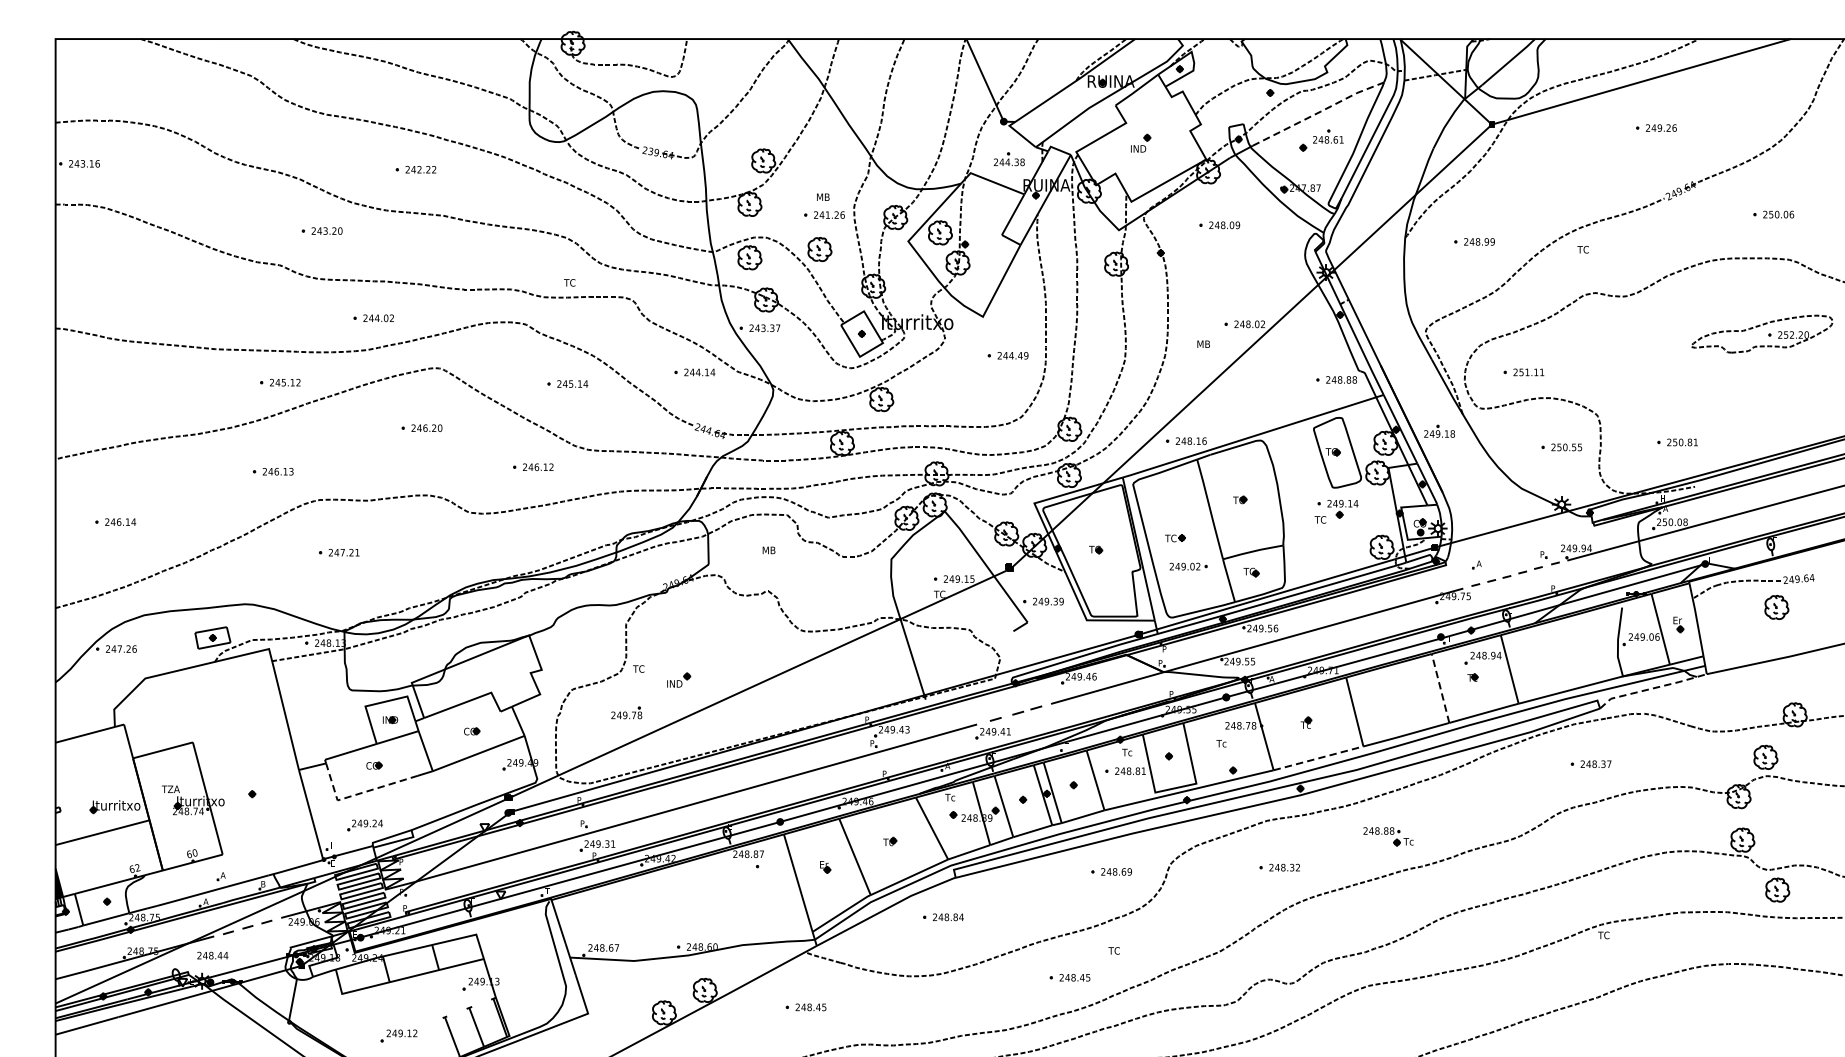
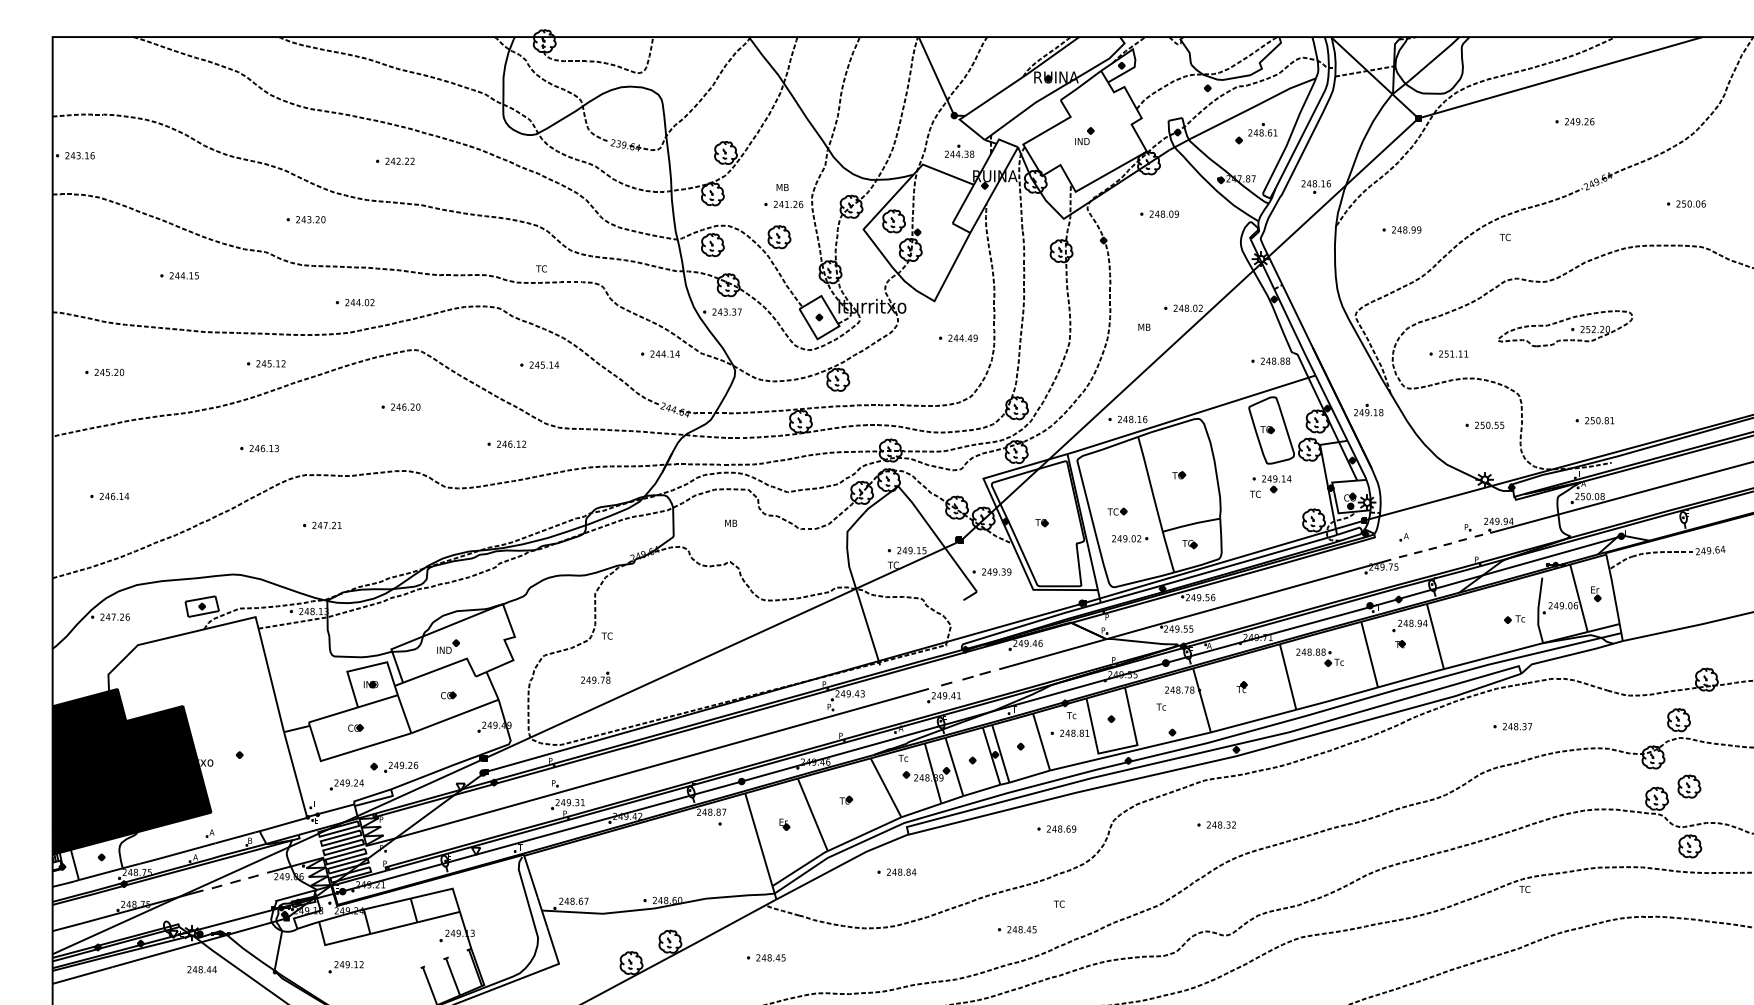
line: (1319, 112) -> (1254, 106), dashed -> solid
part: (1383, 196) -> (1315, 186), added
part: (189, 289) -> (179, 275), added
part: (1762, 333) -> (1565, 328), moved
part: (110, 391) -> (104, 372), added
part: (1776, 607) -> (1689, 786), moved
part: (1592, 651) -> (1514, 619), added
part: (679, 679) -> (448, 646), moved
line: (1440, 688) -> (1369, 654), dashed -> solid
line: (1652, 688) -> (1571, 654), dashed -> solid
line: (1319, 757) -> (1254, 720), dashed -> solid
line: (358, 793) -> (340, 754), dashed -> solid
part: (415, 806) -> (394, 766), added
fill: (138, 810) -> (131, 770), added
part: (1387, 836) -> (1319, 657), moved
text: (212, 955) -> (201, 969), moved
part: (398, 1036) -> (345, 967), moved

